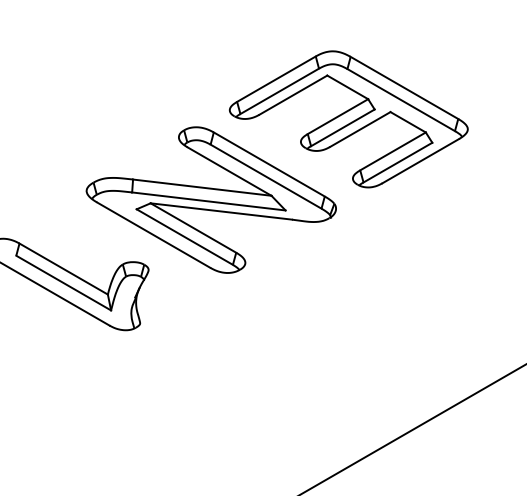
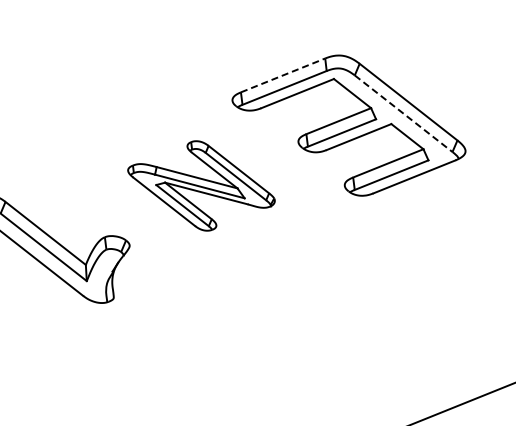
line: (276, 78) -> (283, 74), solid -> dashed
line: (401, 100) -> (403, 114), solid -> dashed
part: (210, 199) -> (200, 185), size x0.6

